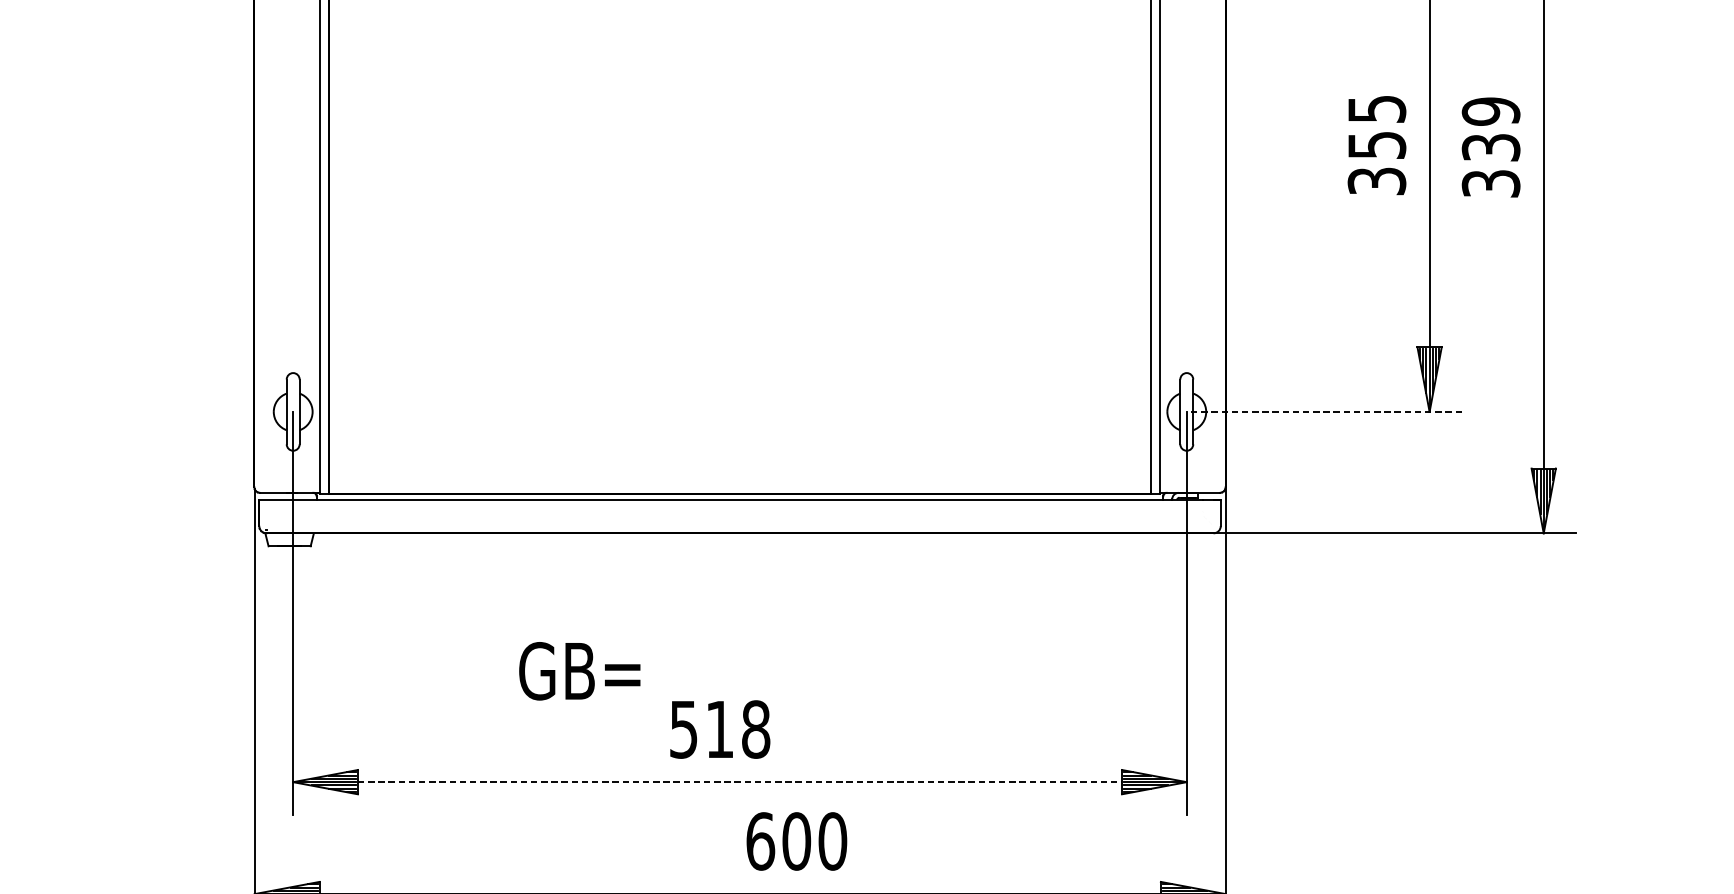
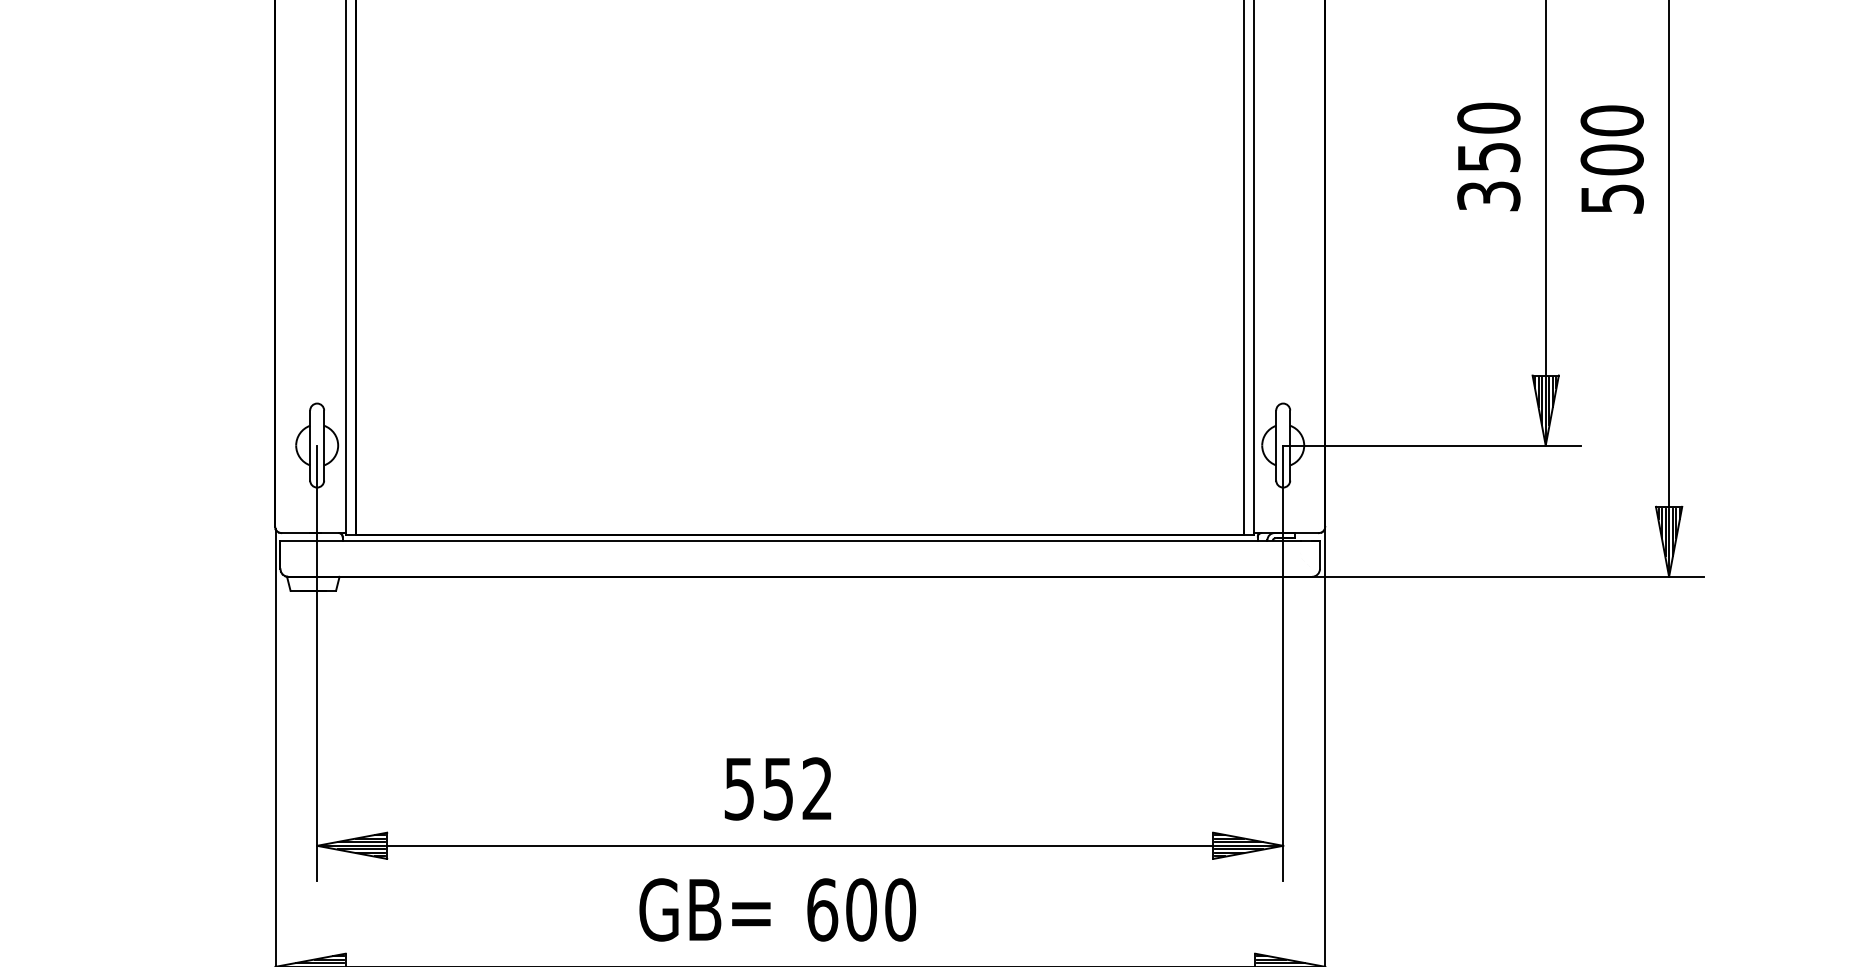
text: (1376, 108) -> (1488, 117), 355 -> 350
text: (1490, 147) -> (1611, 159), 339 -> 500
line: (1323, 411) -> (1431, 445), dashed -> solid
text: (579, 670) -> (704, 909), moved
text: (737, 729) -> (797, 788), 518 -> 552
line: (740, 781) -> (800, 845), dashed -> solid

